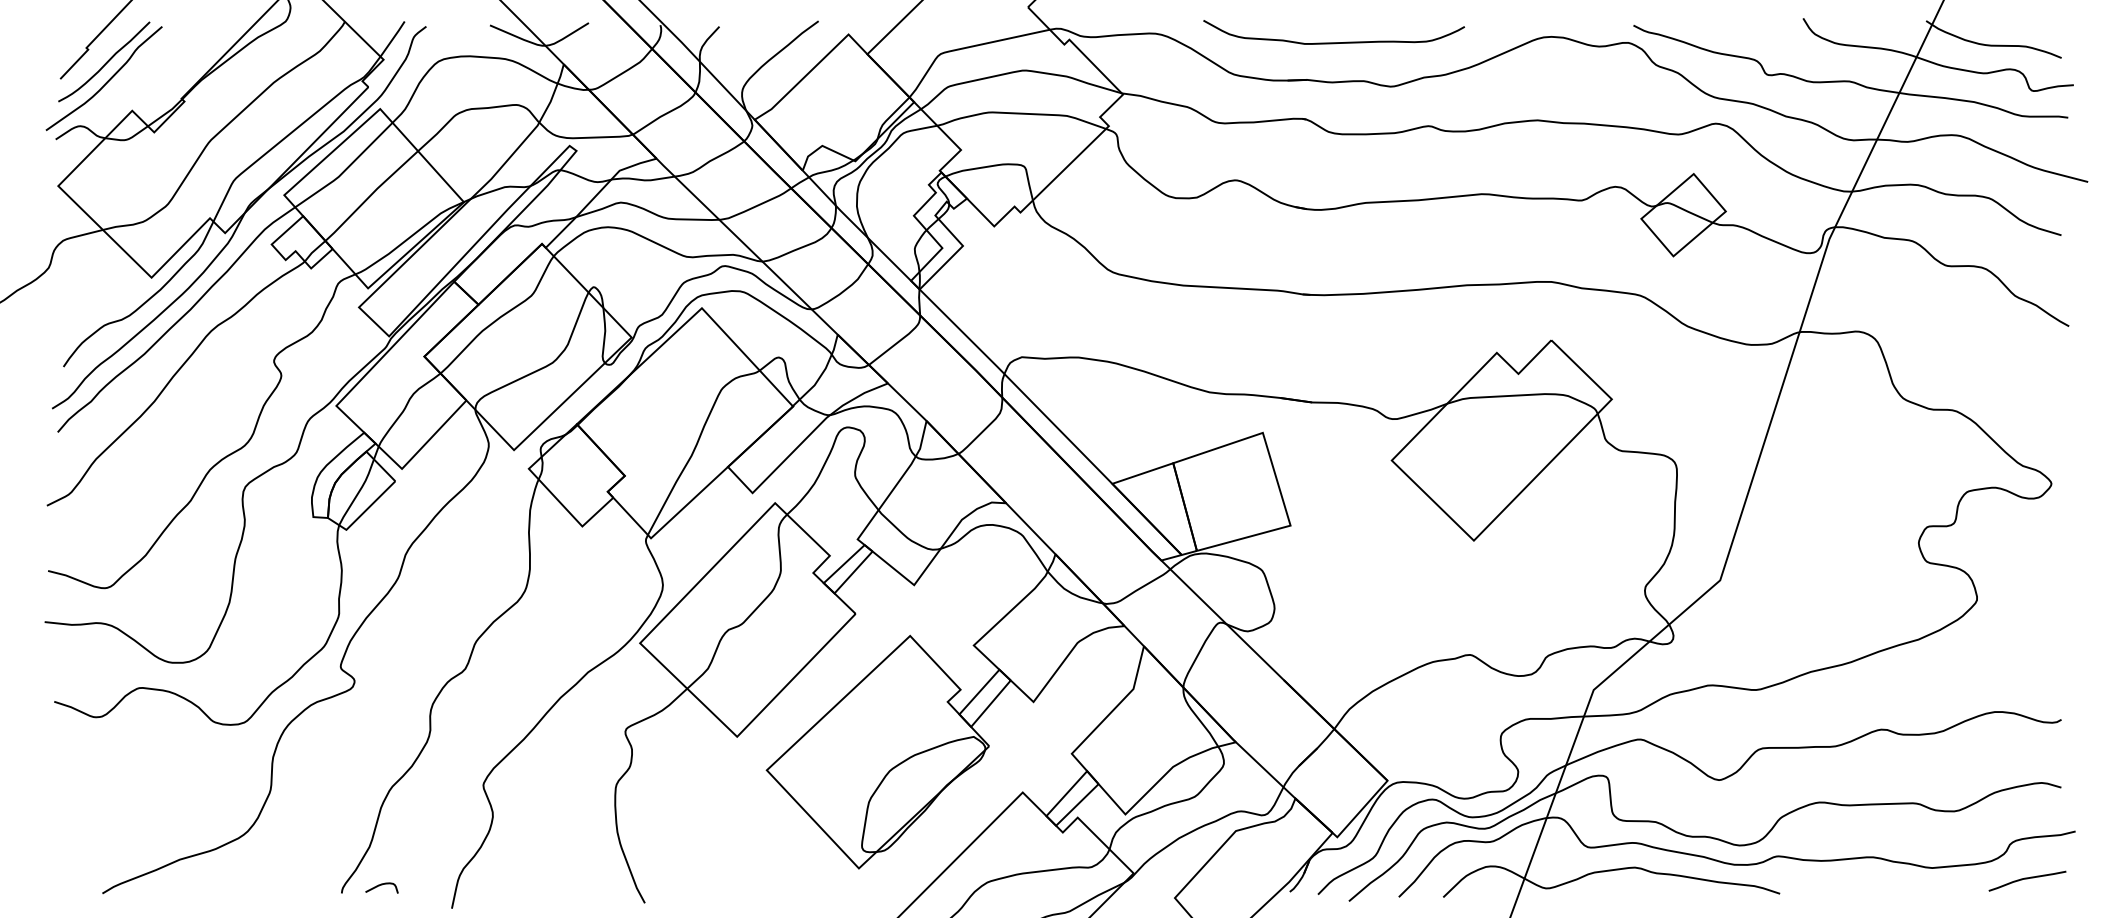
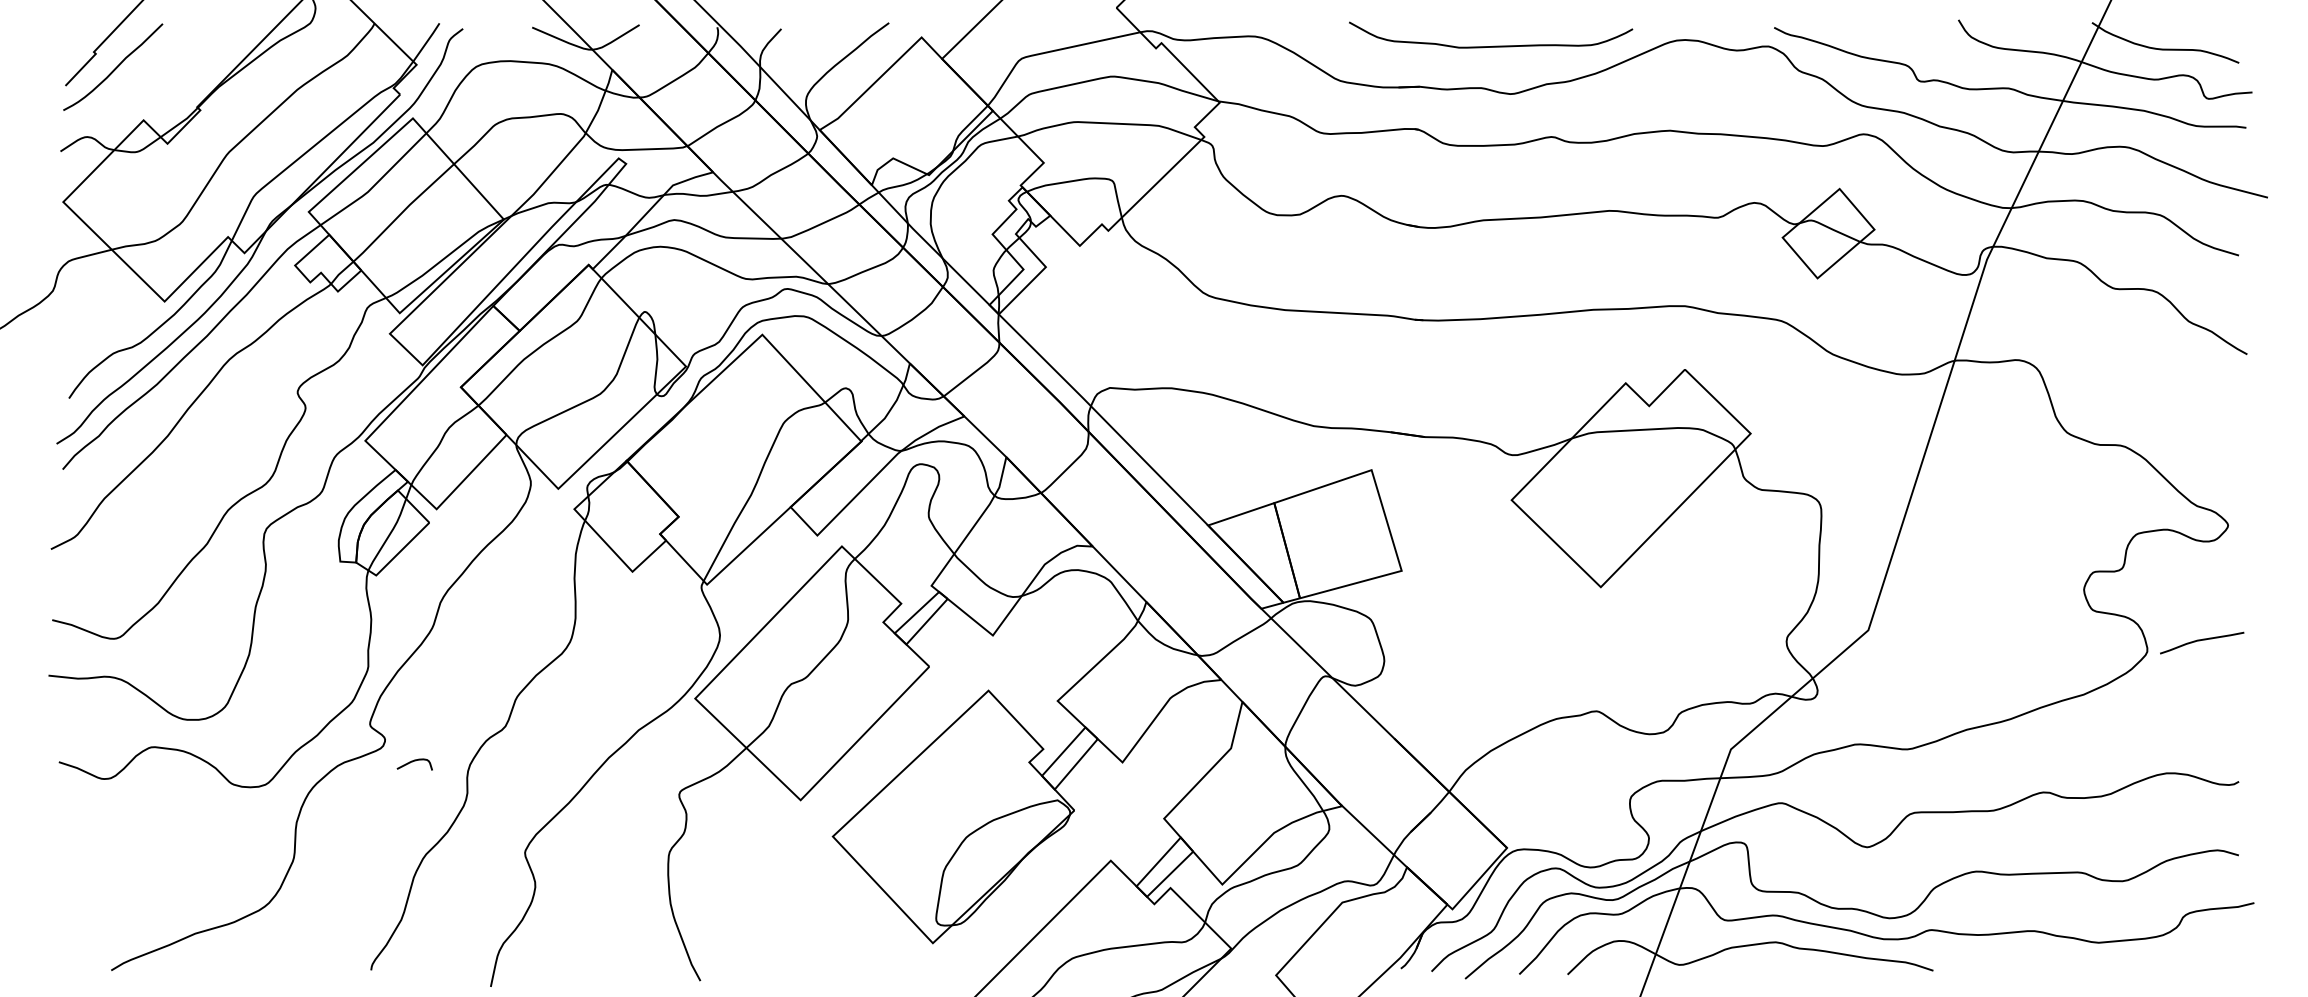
curve: (1336, 41) -> (1493, 45), moved
curve: (107, 81) -> (116, 88), removed
curve: (2027, 878) -> (2202, 640), moved
curve: (379, 886) -> (412, 762), moved

